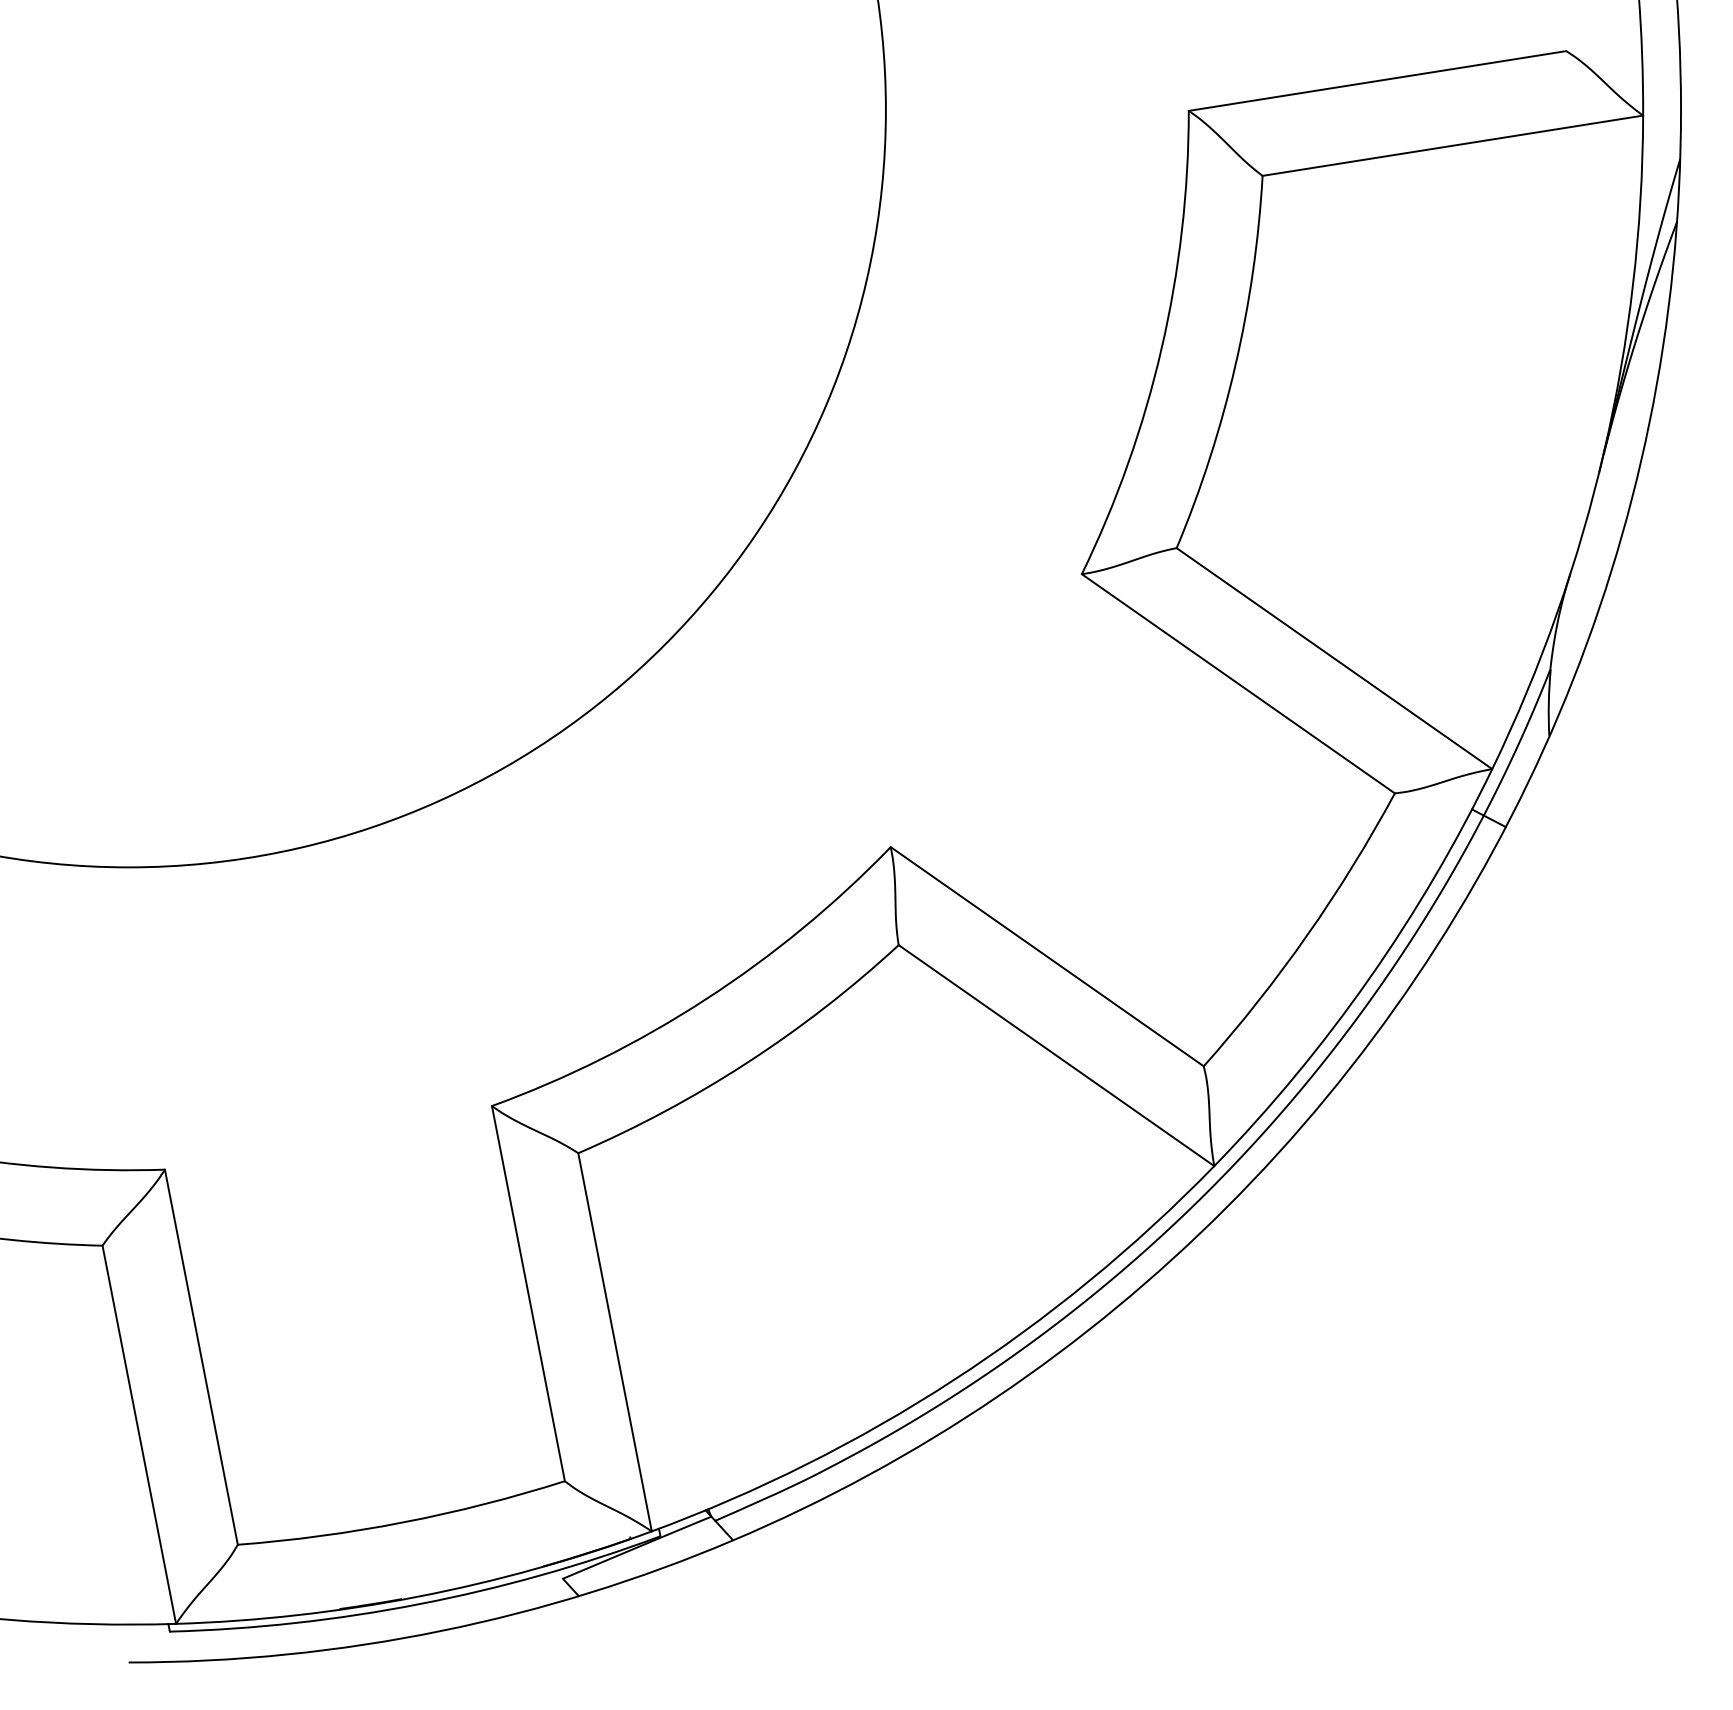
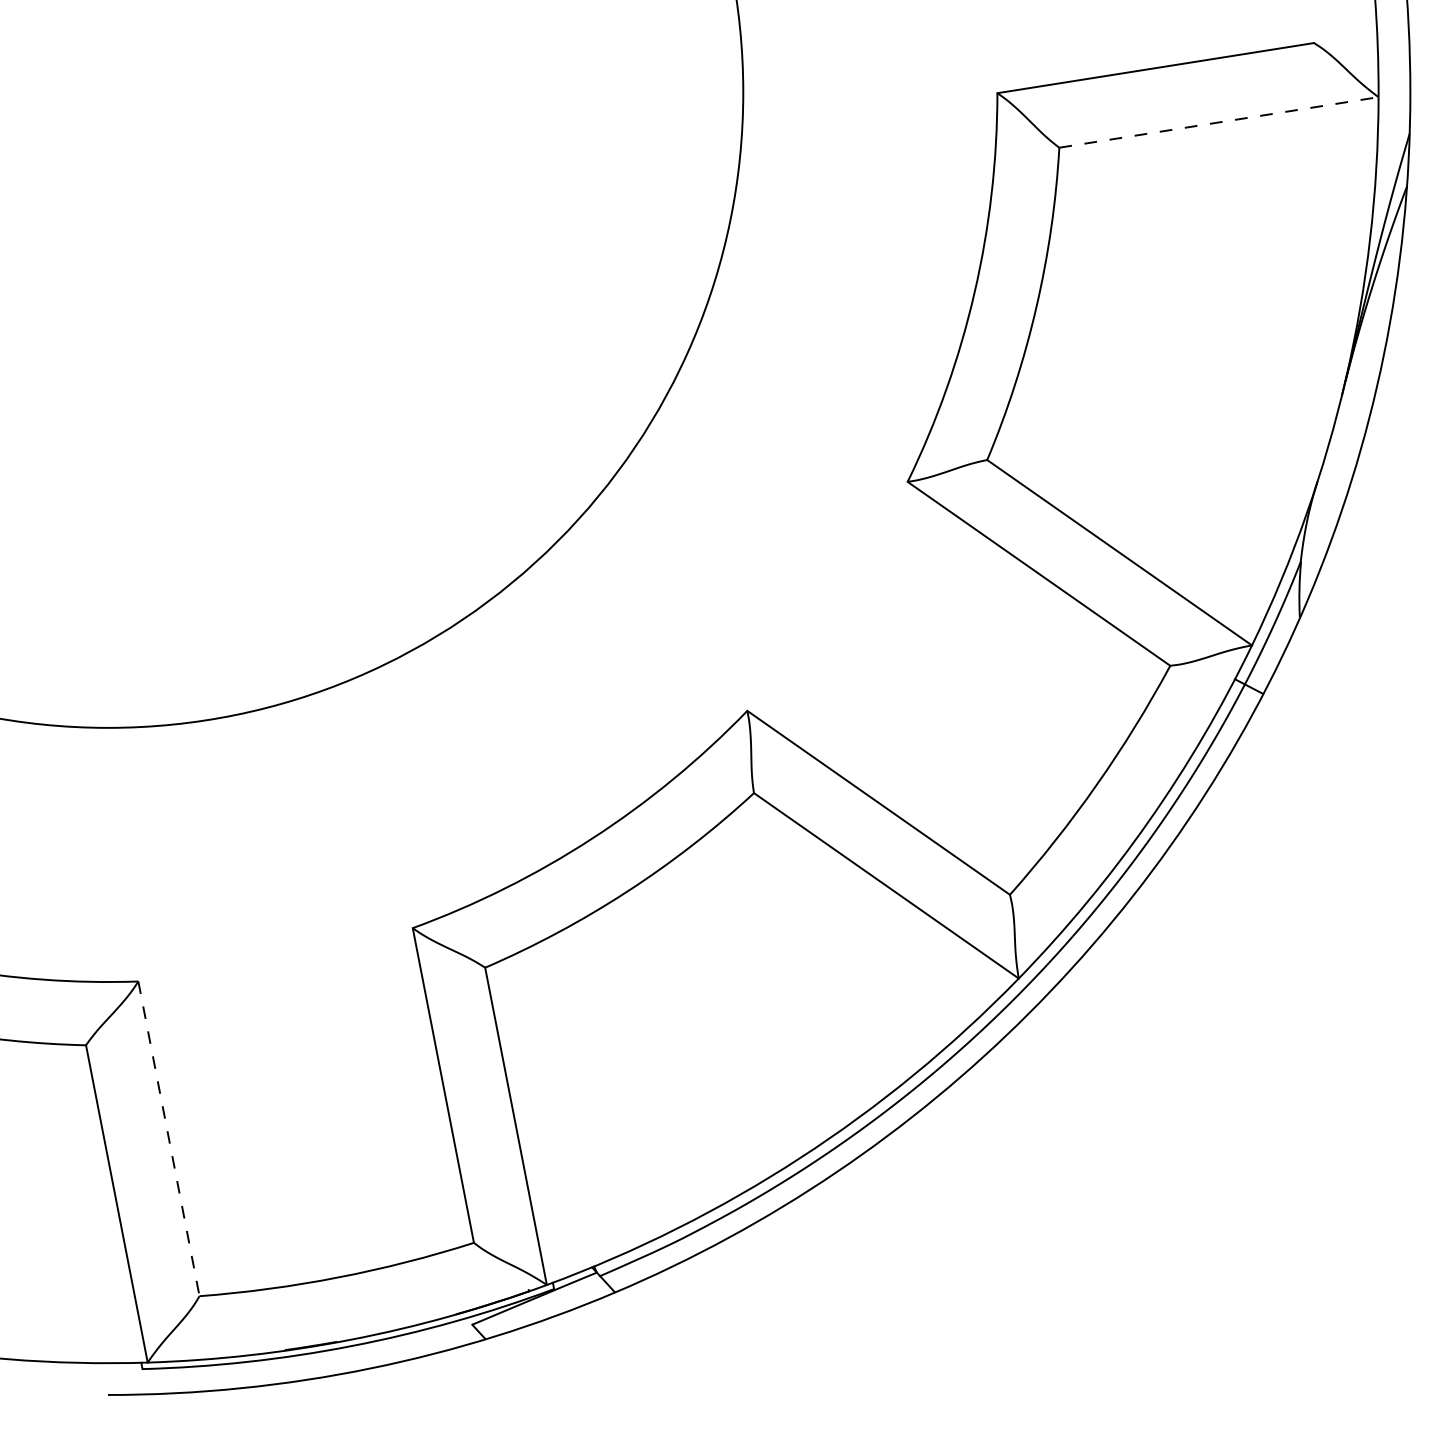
line: (1452, 145) -> (1218, 122), solid -> dashed
line: (202, 1357) -> (169, 1139), solid -> dashed

